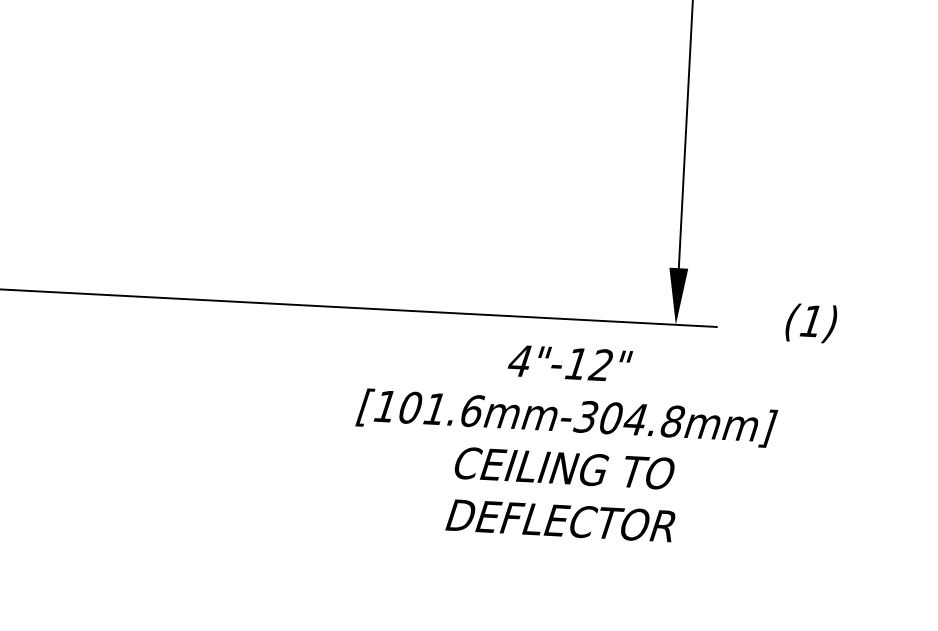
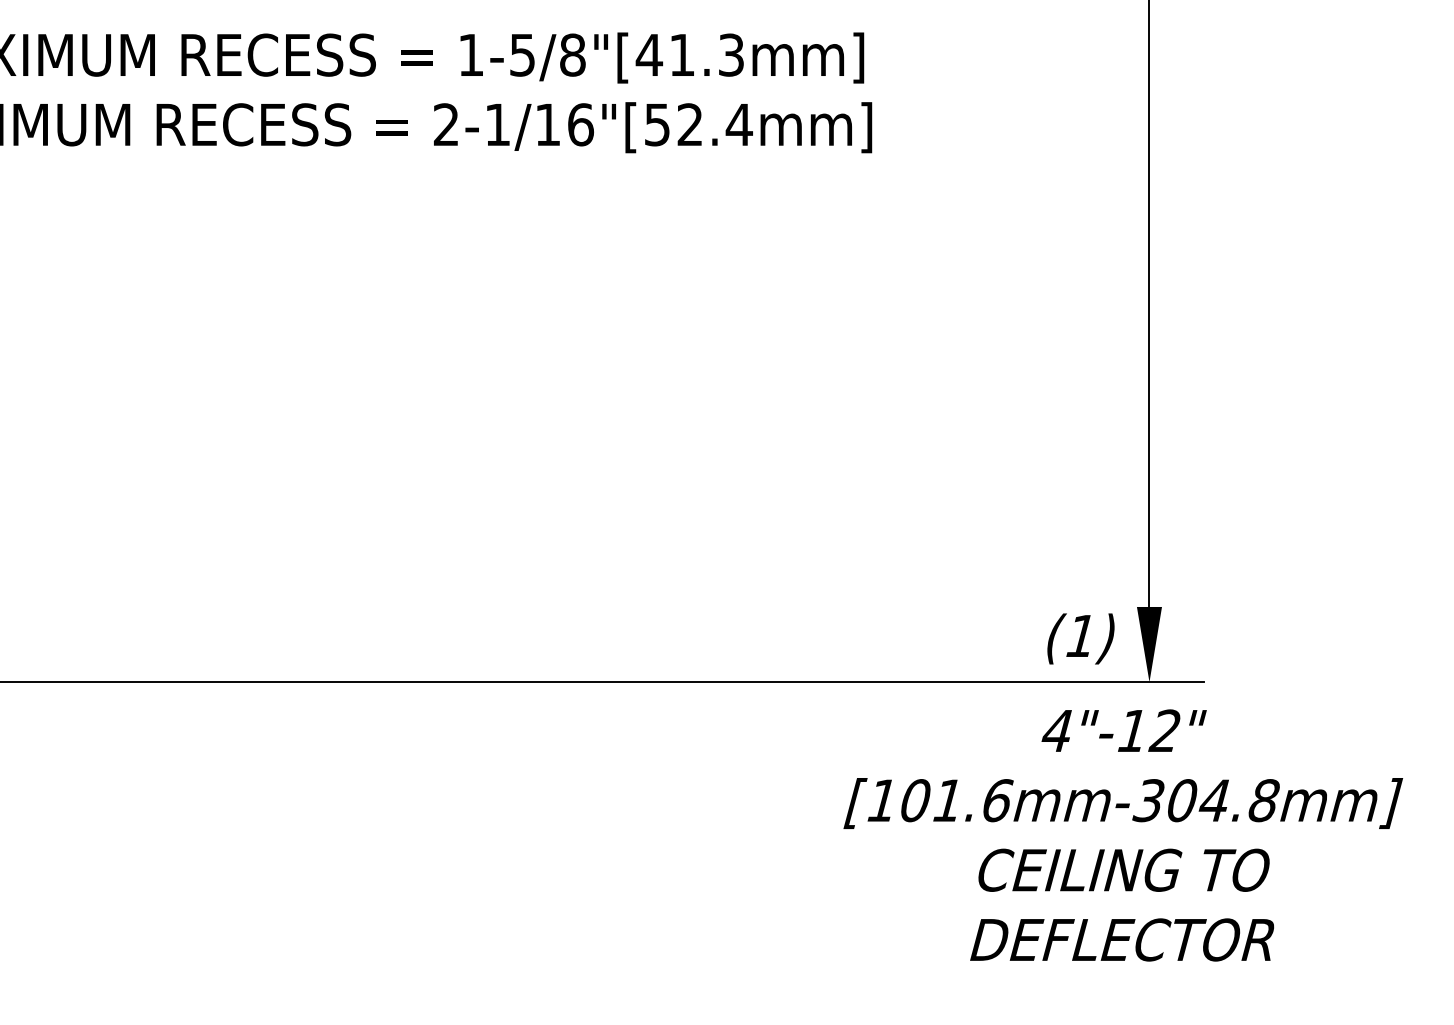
text: (811, 323) -> (1080, 638), moved
text: (565, 442) -> (1123, 835), moved

